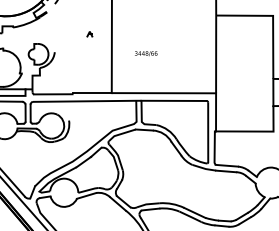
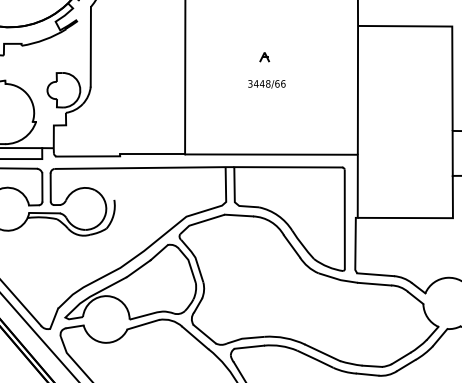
line: (54, 28) -> (90, 47), added
part: (89, 34) -> (264, 57), moved
text: (146, 53) -> (267, 83), moved

